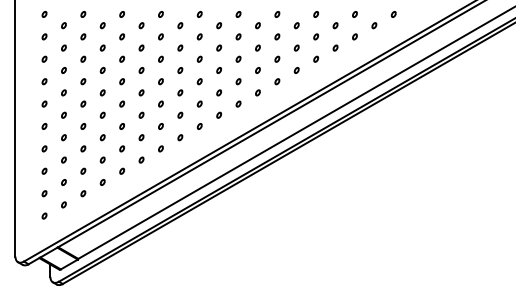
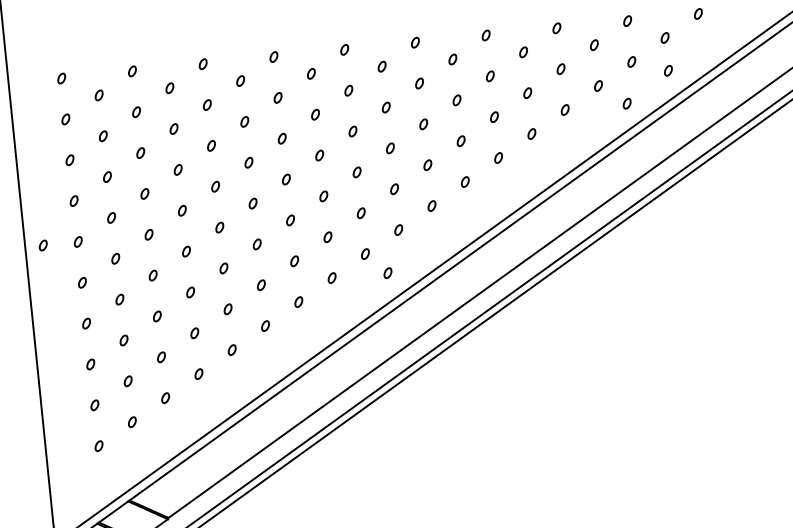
part: (374, 43) -> (668, 70), added
part: (349, 58) -> (625, 102), added
part: (25, 103) -> (43, 244), added
part: (210, 137) -> (387, 272), added

